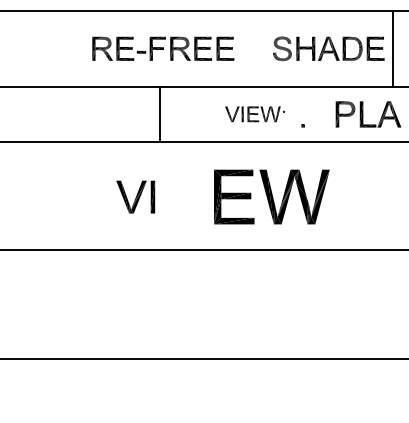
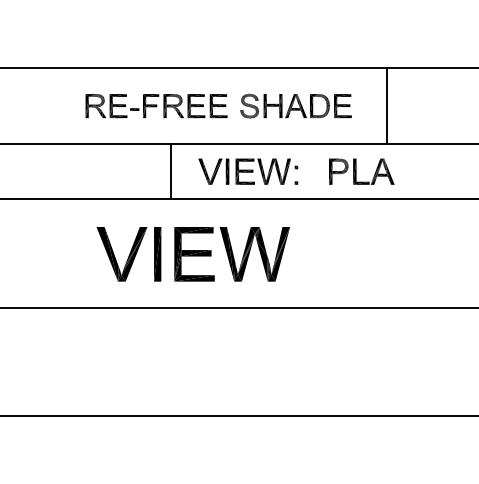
part: (328, 48) -> (295, 105), moved
line: (160, 114) -> (171, 171), moved
part: (255, 114) -> (248, 171), size x1.67
part: (135, 197) -> (128, 254), size x1.67
part: (271, 197) -> (231, 254), moved

